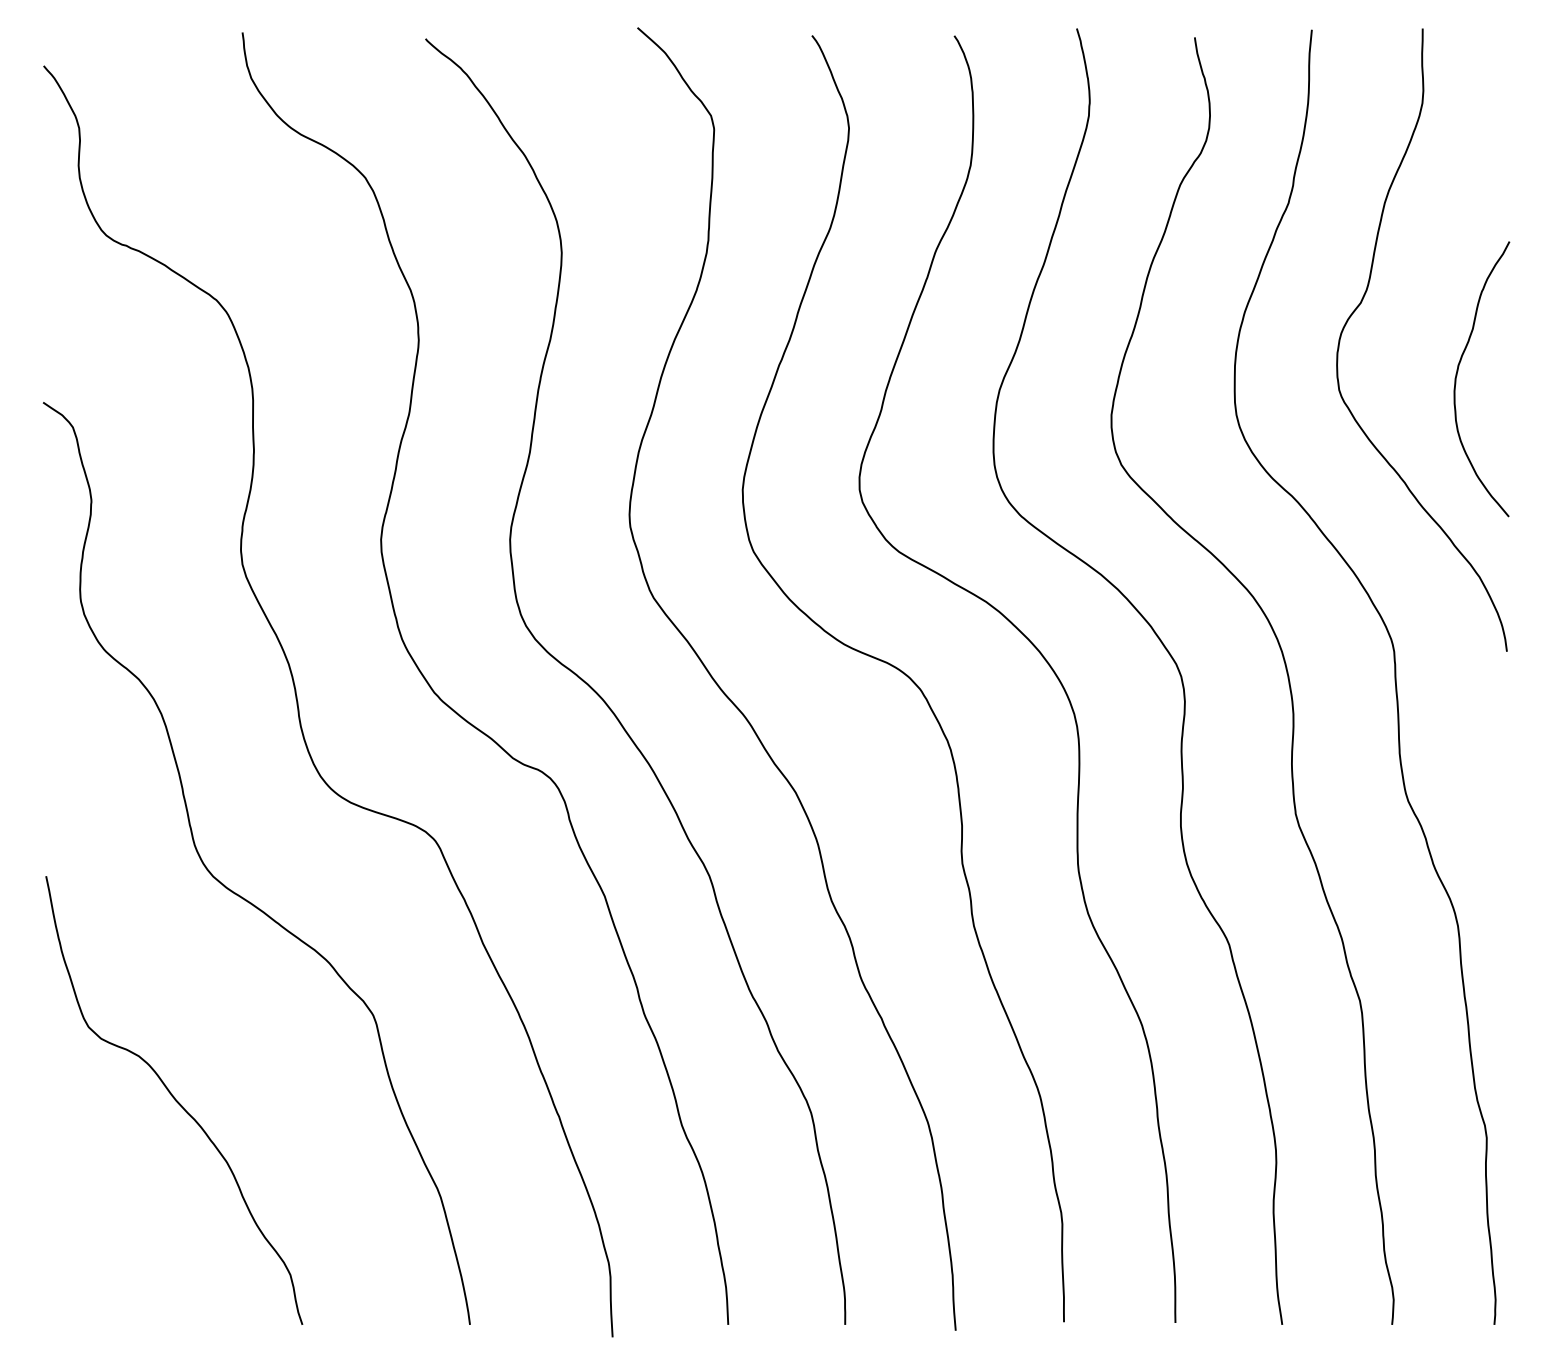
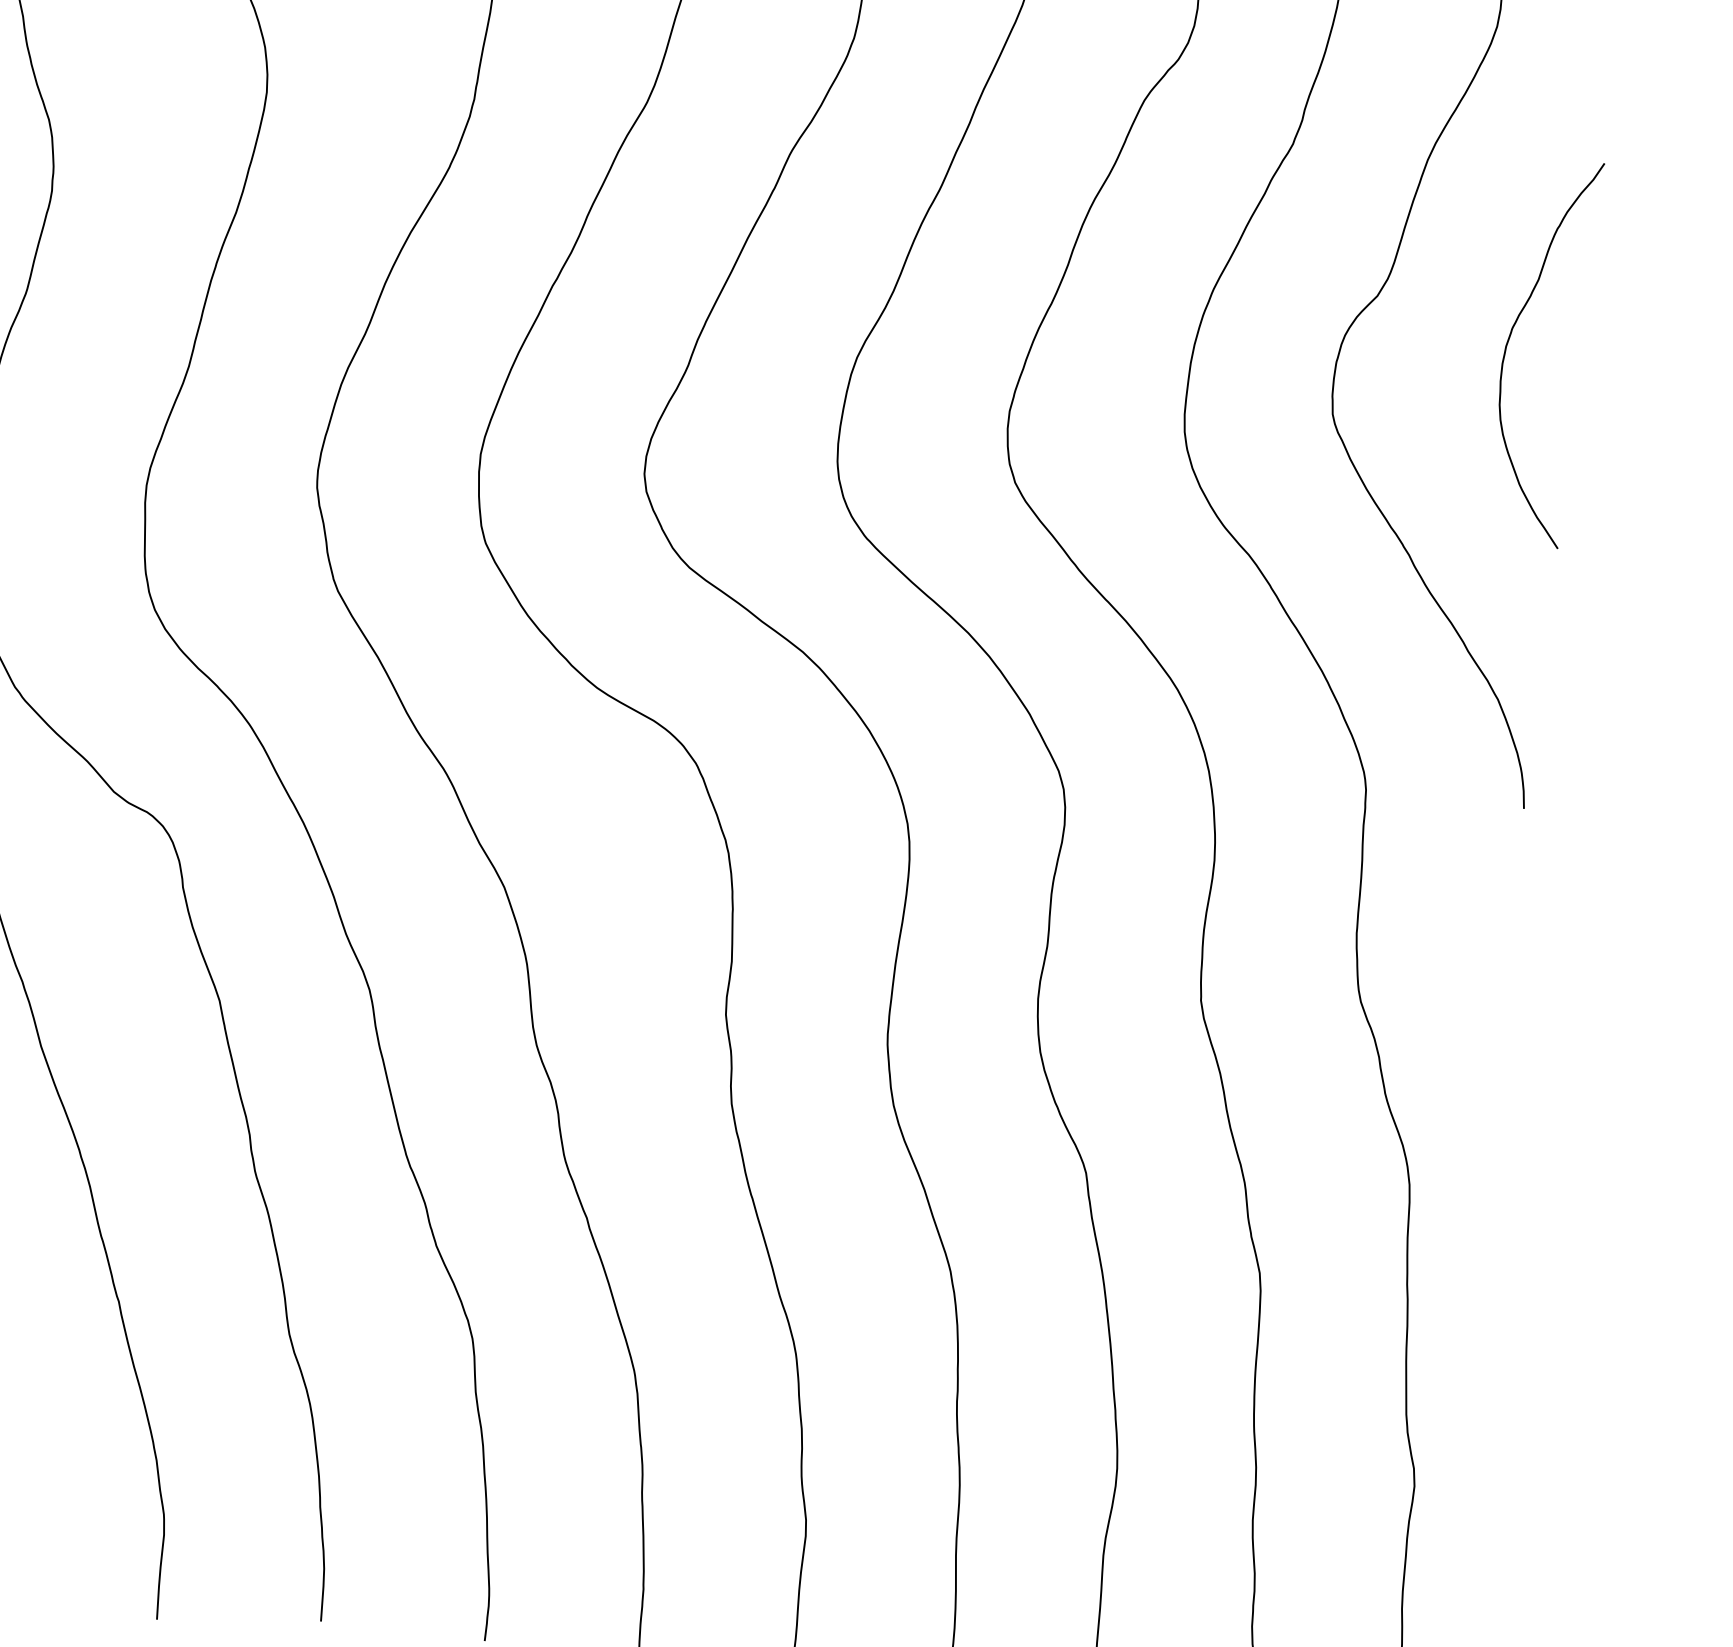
curve: (1457, 375) -> (1509, 342), moved

